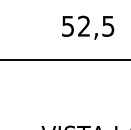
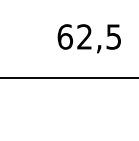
text: (68, 25) -> (65, 35), 52,5 -> 62,5

